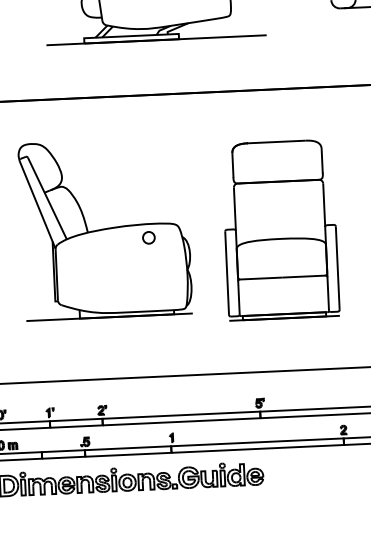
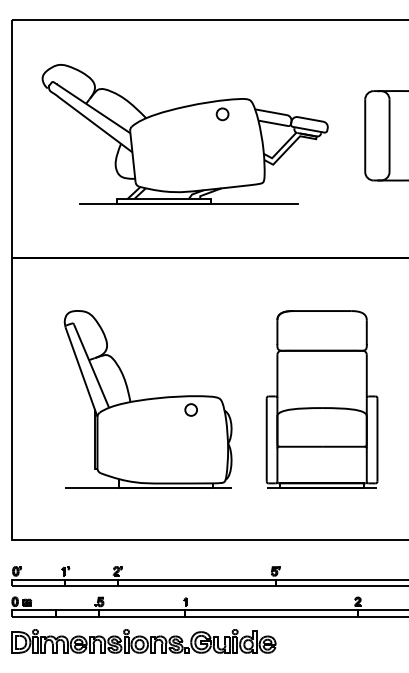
part: (104, 229) -> (147, 399), moved
part: (280, 230) -> (321, 399), moved

